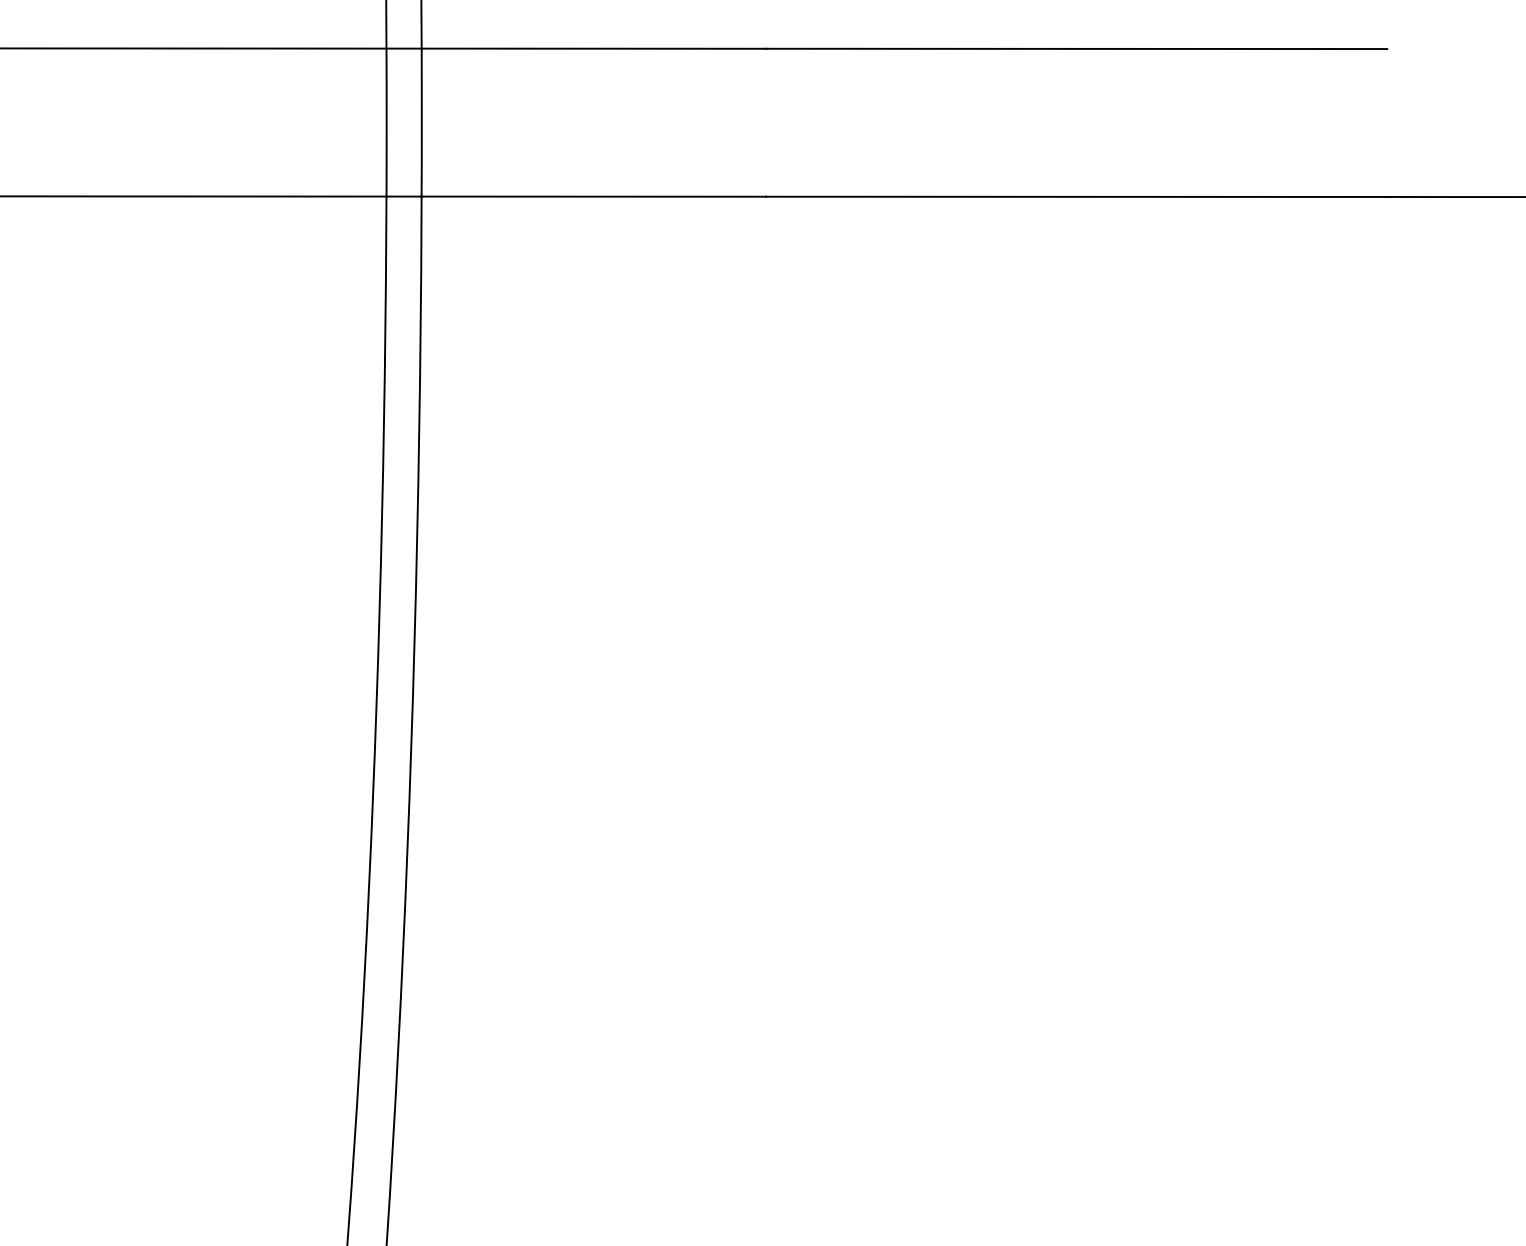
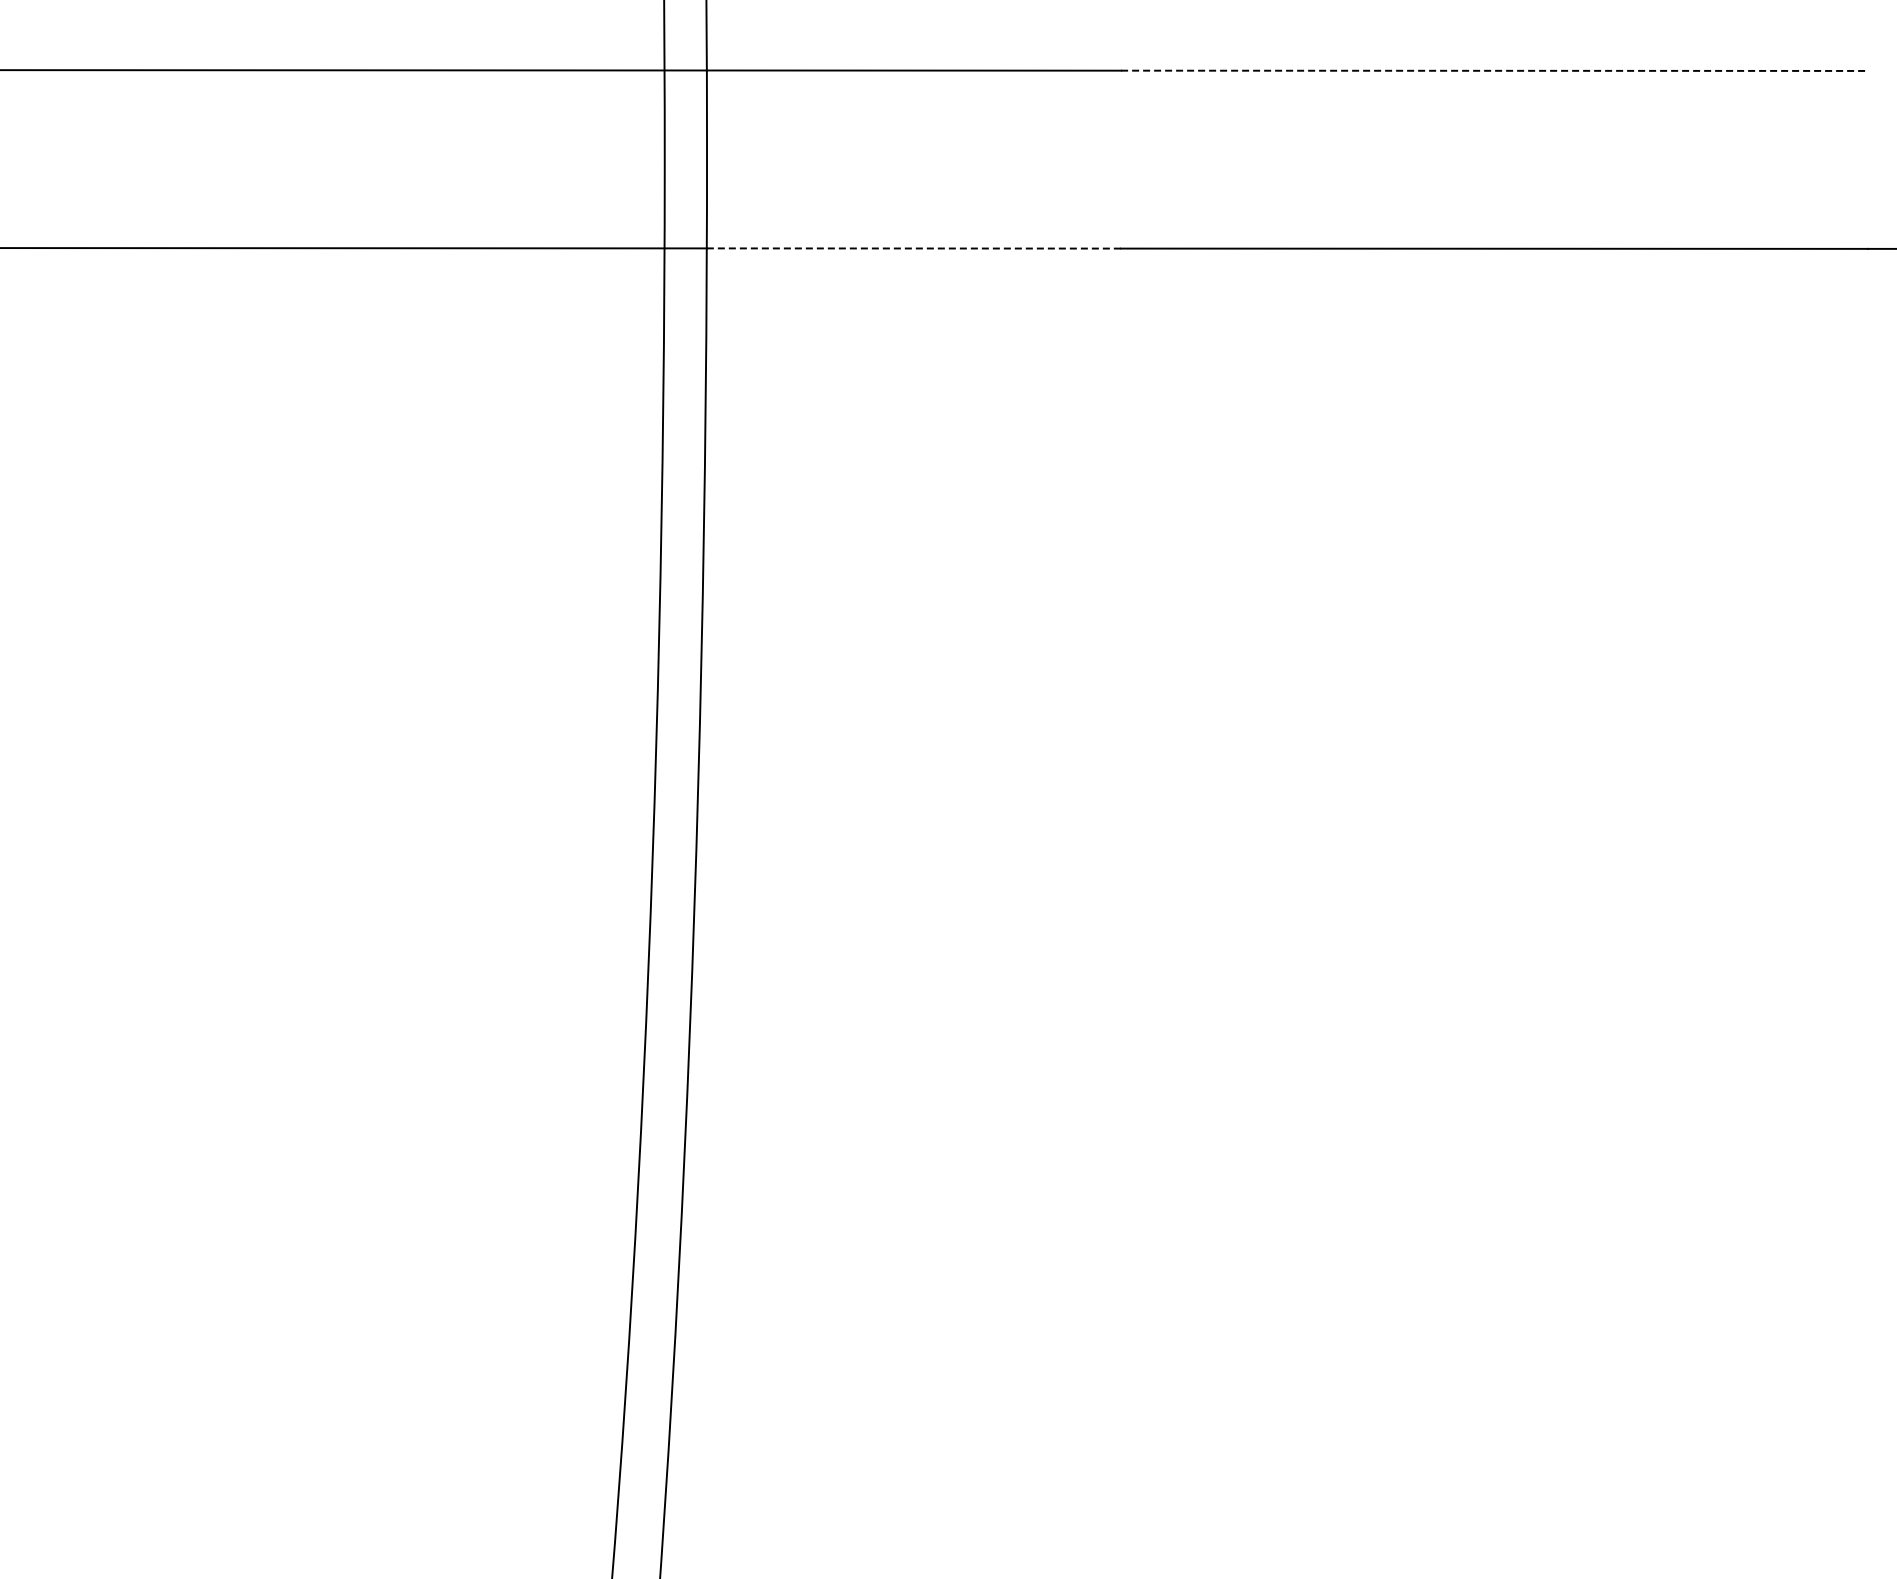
line: (1077, 48) -> (1495, 70), solid -> dashed
line: (594, 196) -> (914, 248), solid -> dashed

